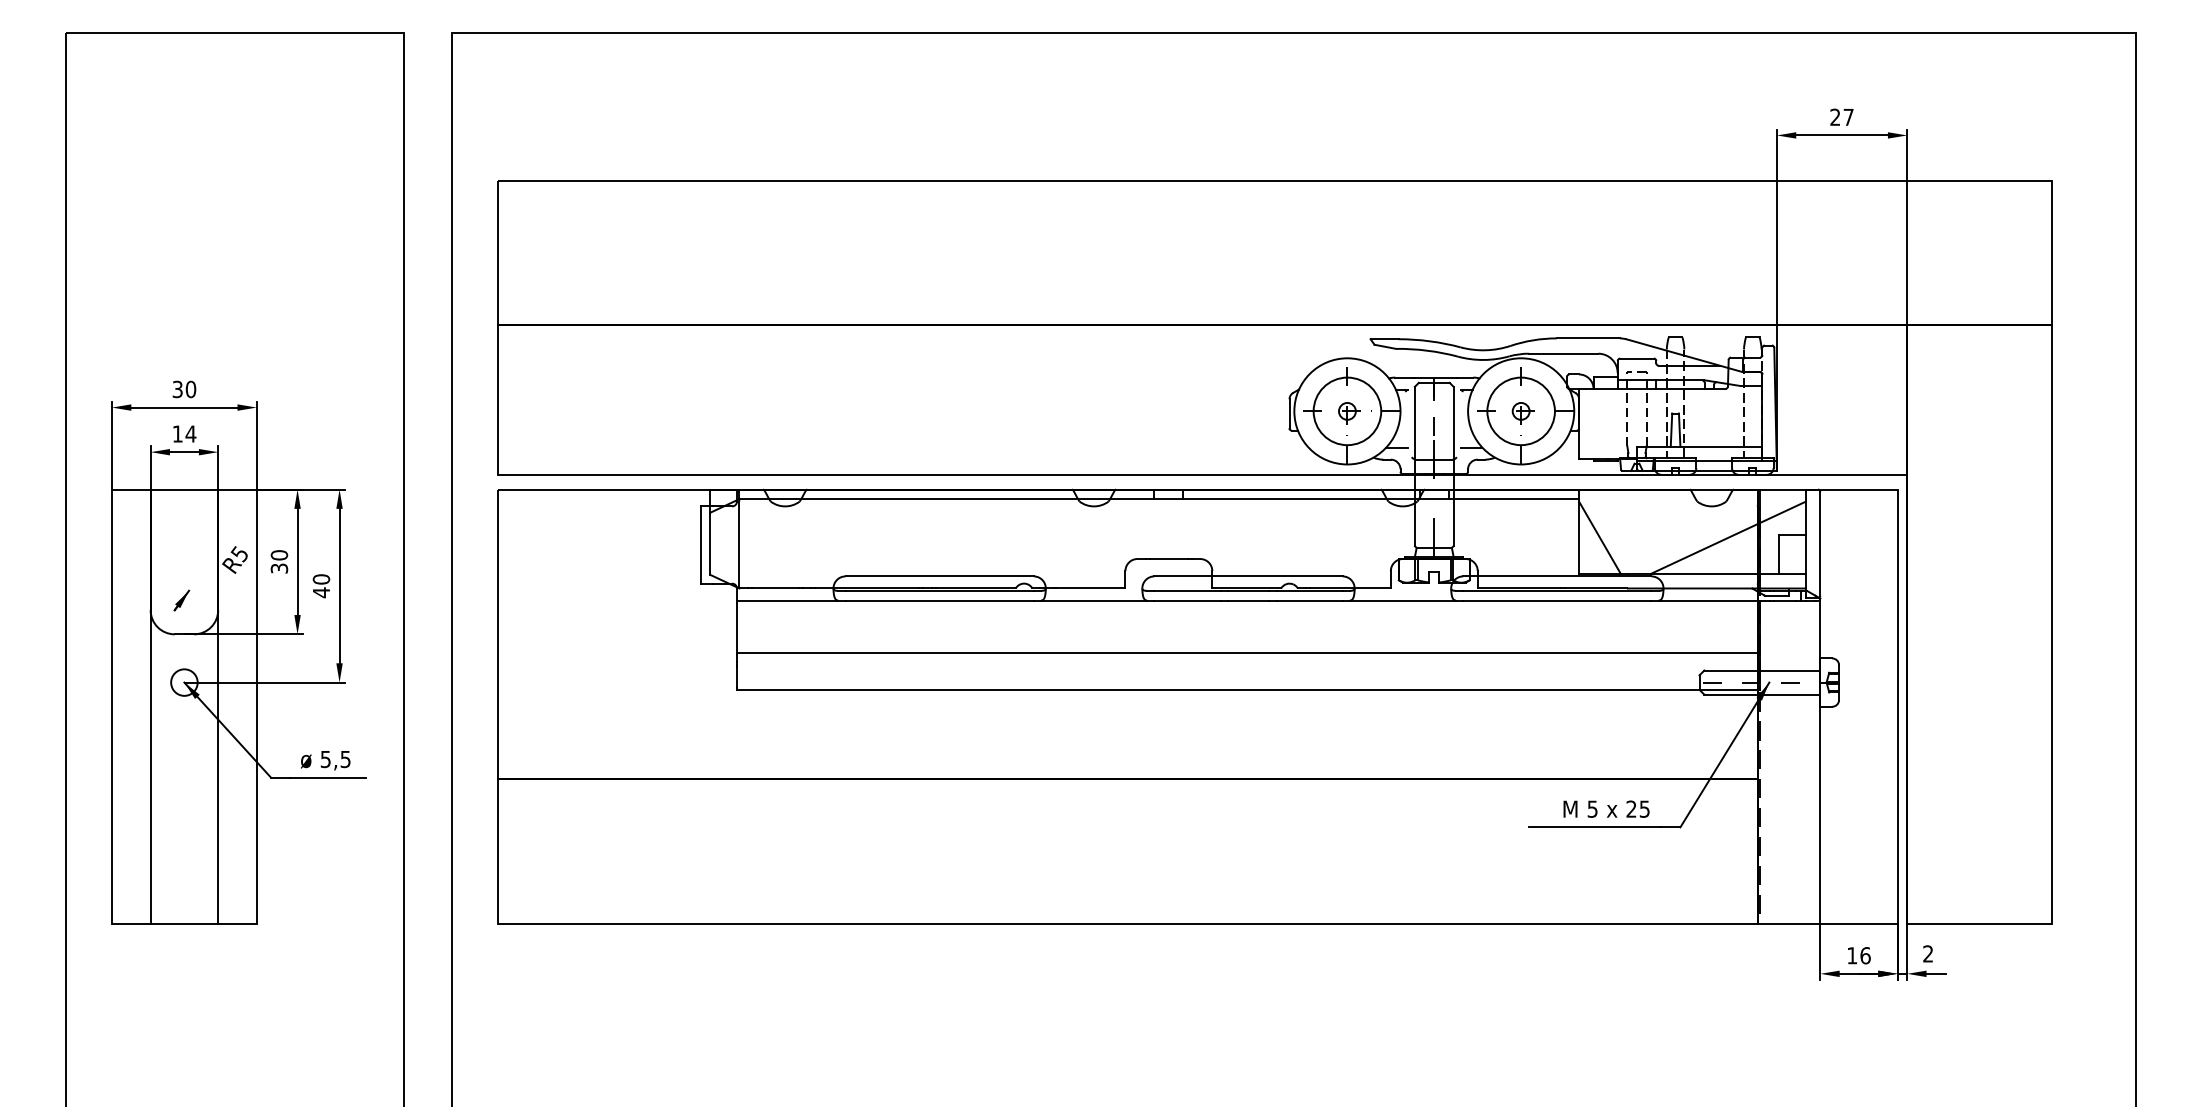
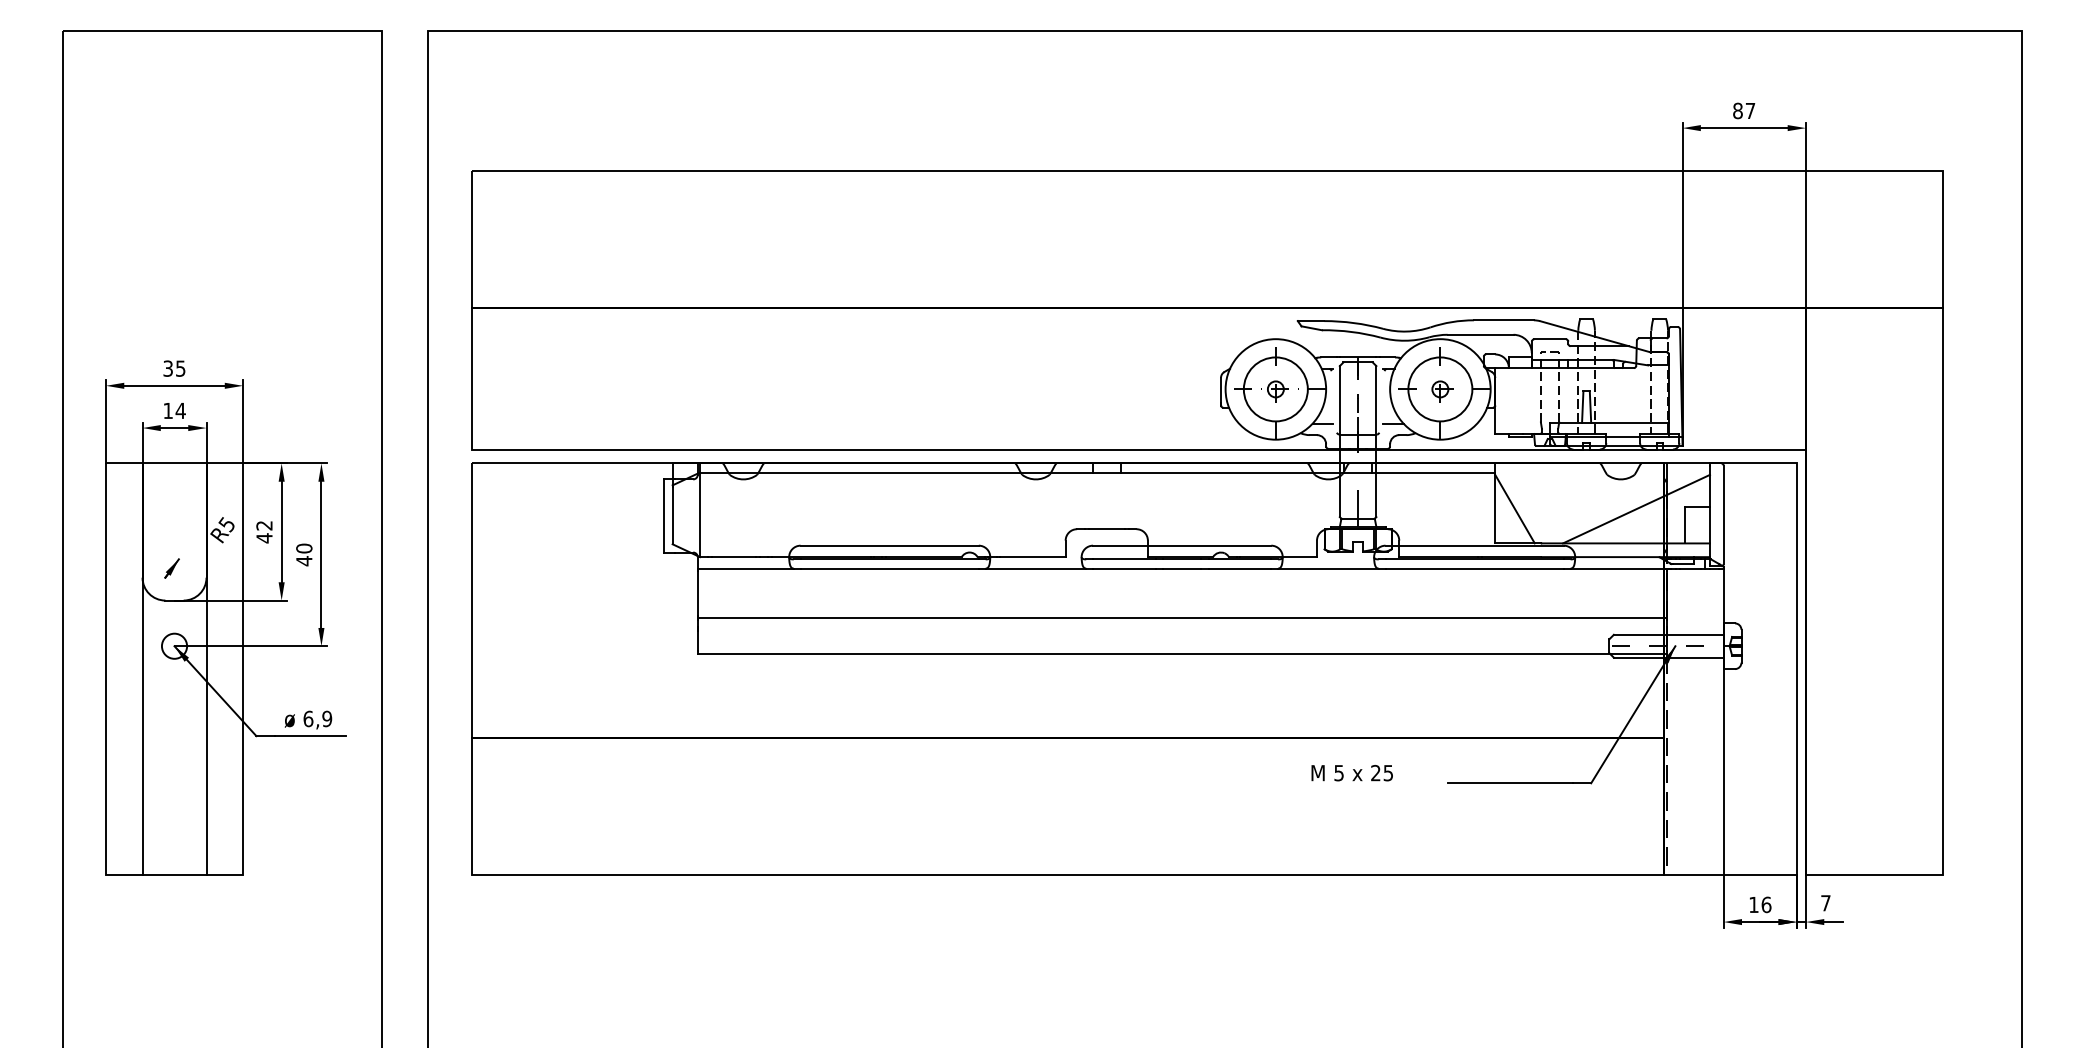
text: (1834, 116) -> (1737, 110), 27 -> 87
text: (190, 389) -> (180, 368), 30 -> 35
text: (279, 561) -> (264, 531), 30 -> 42
text: (335, 758) -> (317, 718), 5,5 -> 6,9
text: (1605, 809) -> (1351, 773), moved
text: (1927, 954) -> (1825, 903), 2 -> 7

